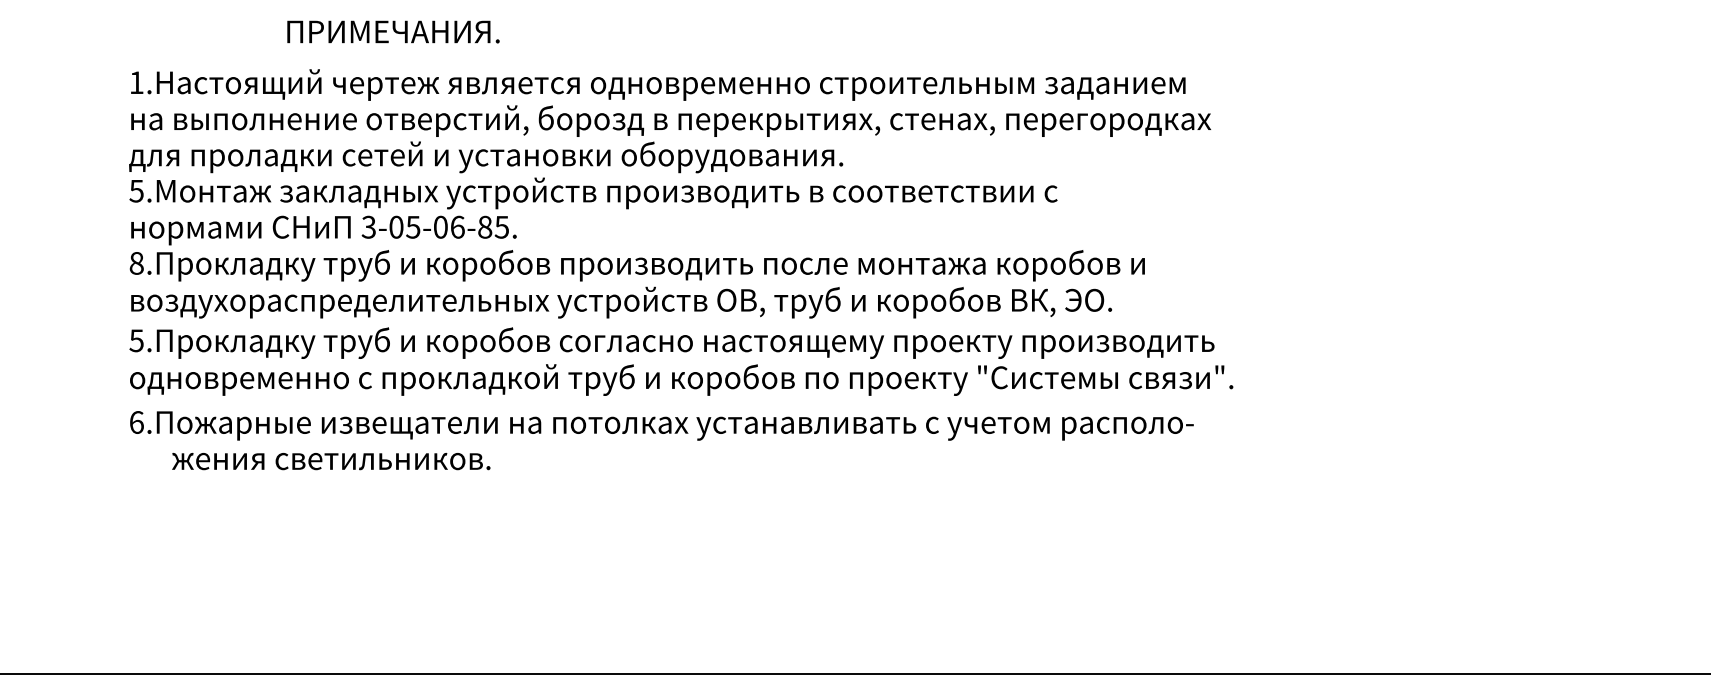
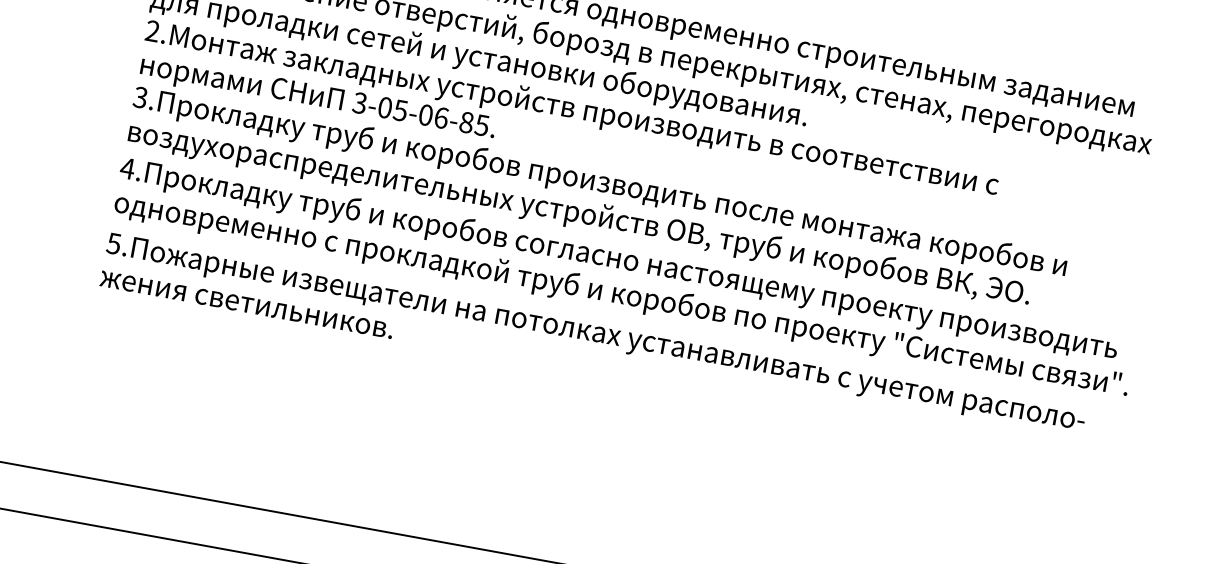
text: (136, 190) -> (152, 30), 5. -> 2.
text: (136, 263) -> (140, 97), 8. -> 3.
text: (136, 340) -> (127, 168), 5. -> 4.
text: (136, 422) -> (113, 243), 6. -> 5.
text: (331, 461) -> (246, 304), moved

